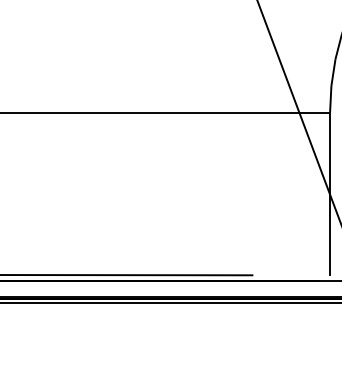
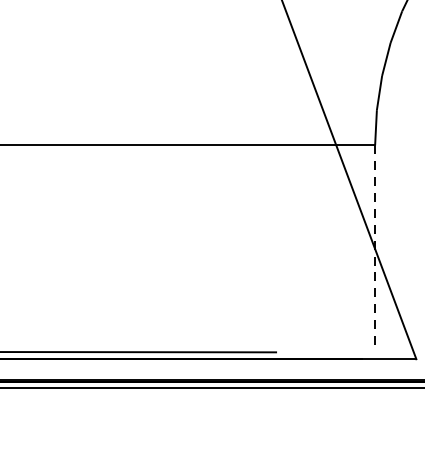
line: (330, 194) -> (375, 249), solid -> dashed

